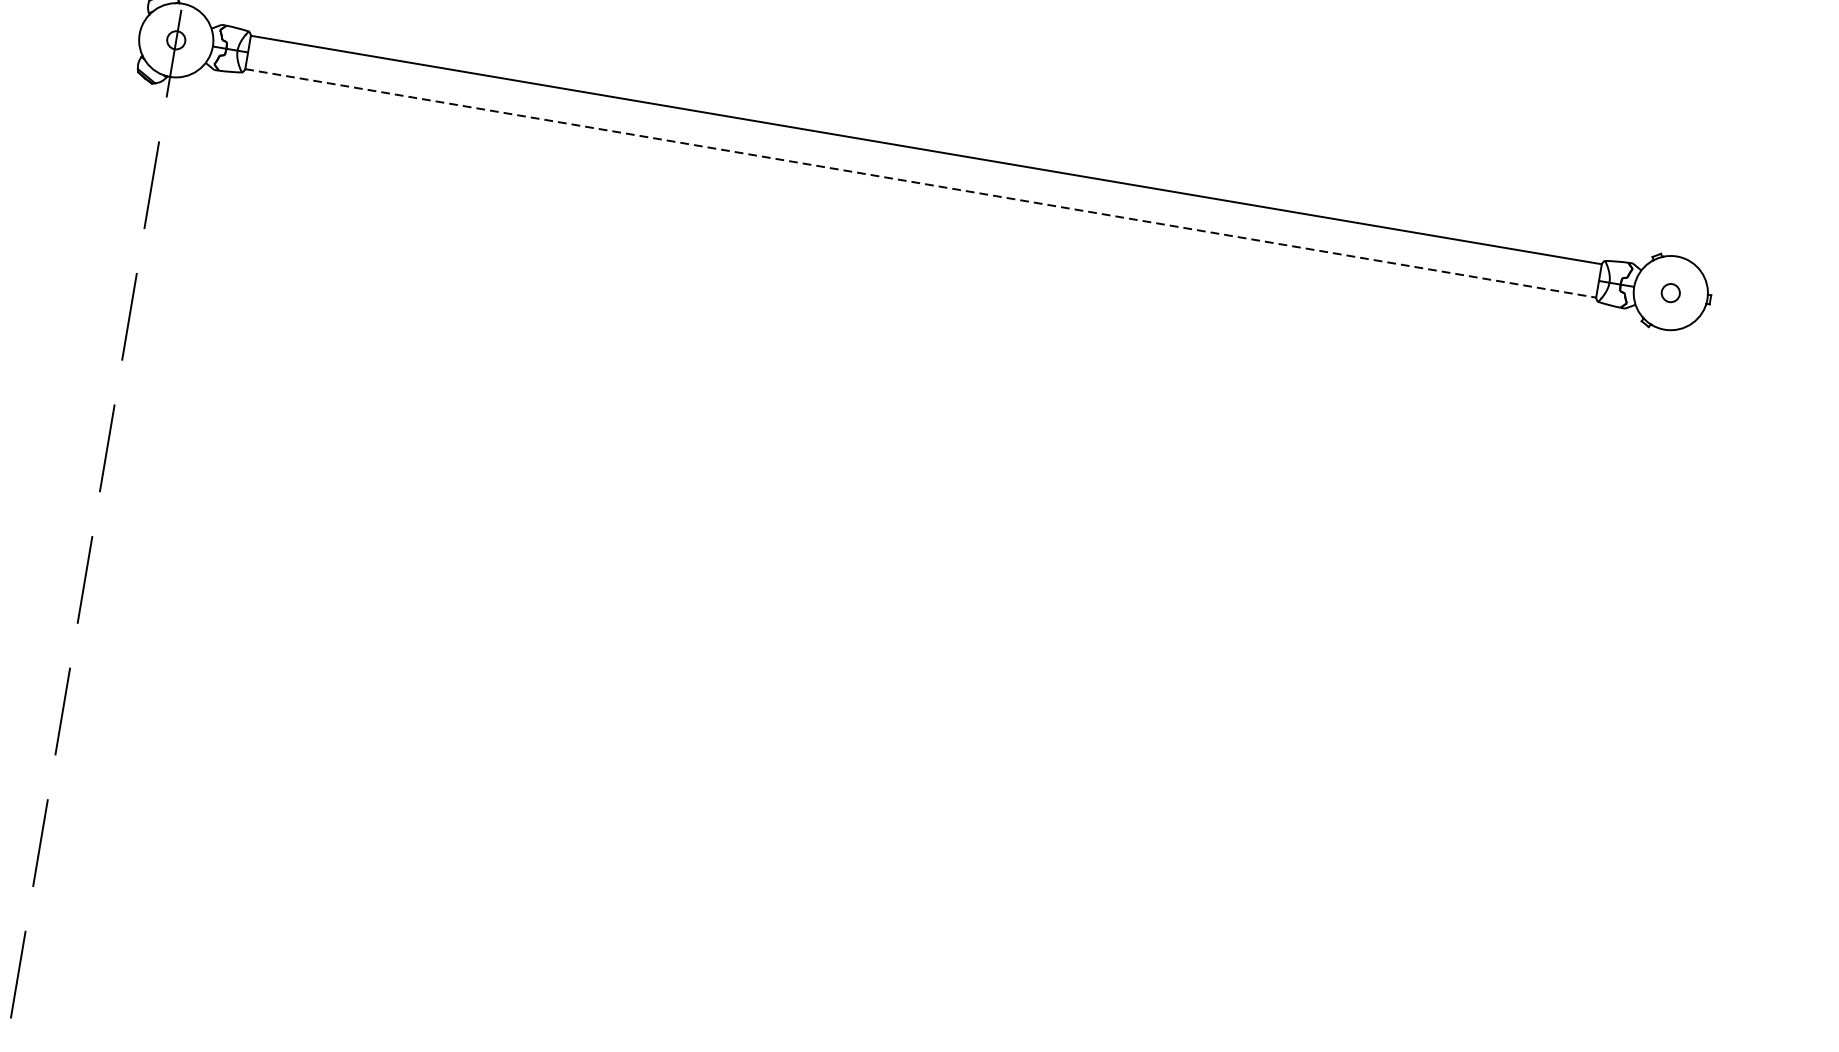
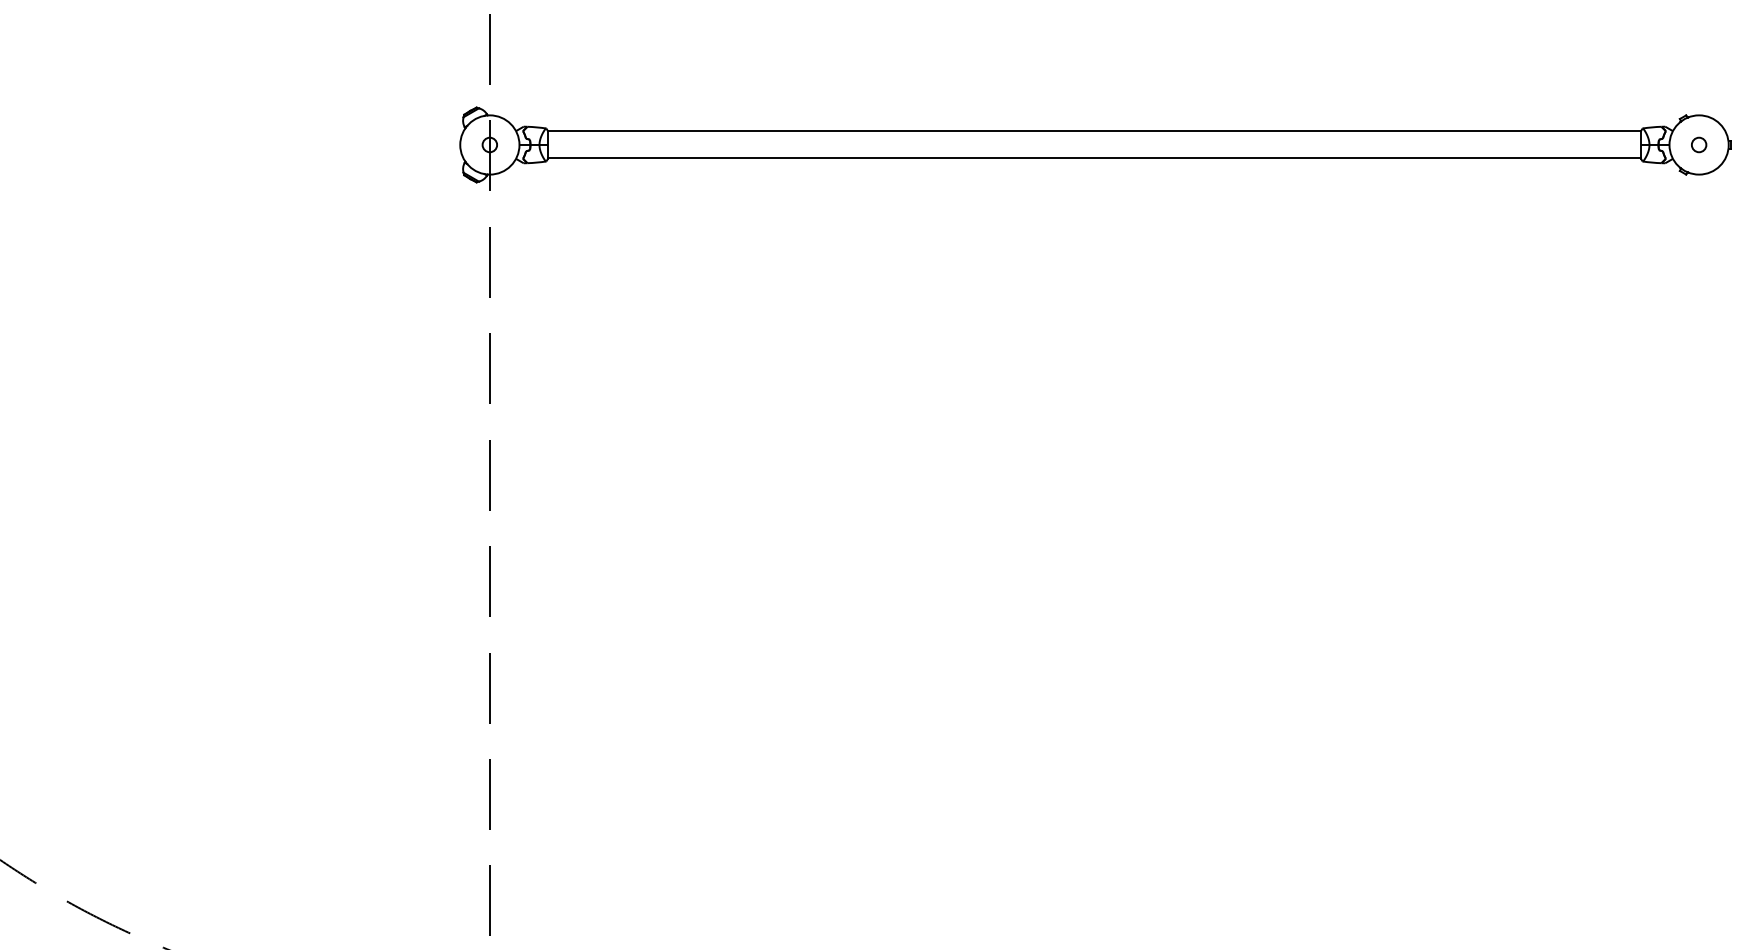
line: (920, 183) -> (1094, 158), dashed -> solid

